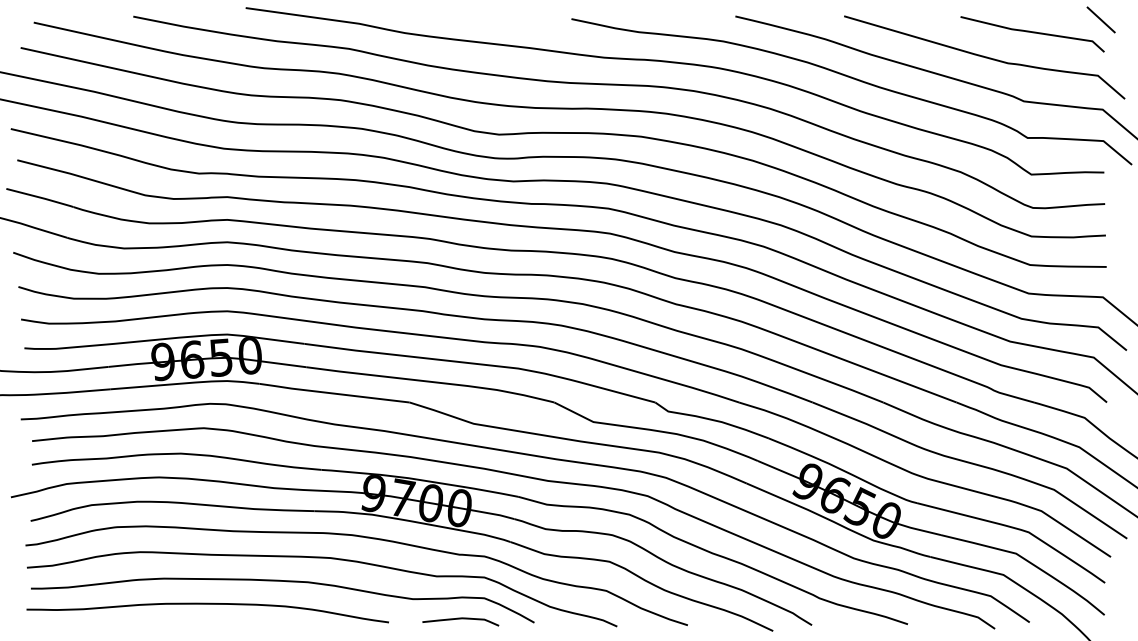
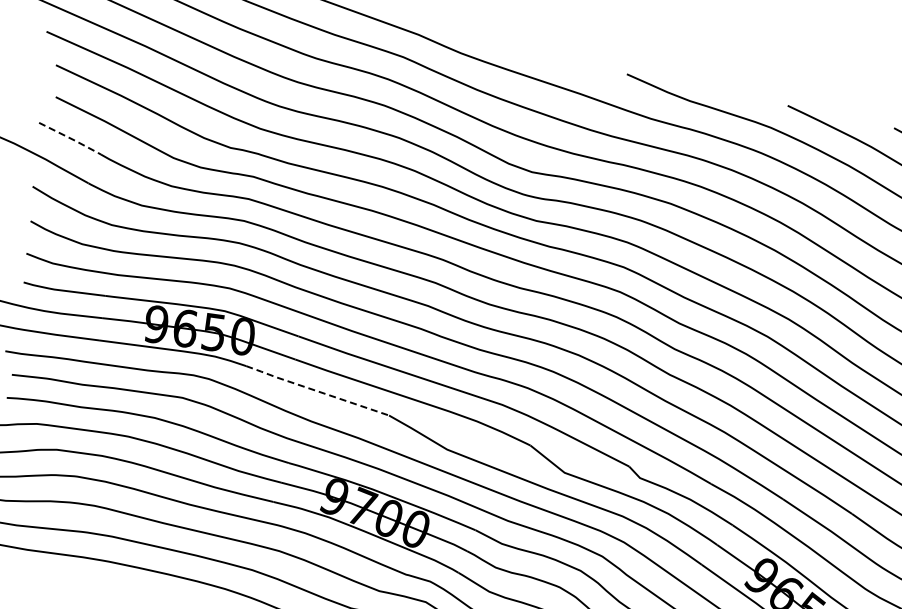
line: (41, 197) -> (71, 138), solid -> dashed
line: (333, 393) -> (316, 390), solid -> dashed

